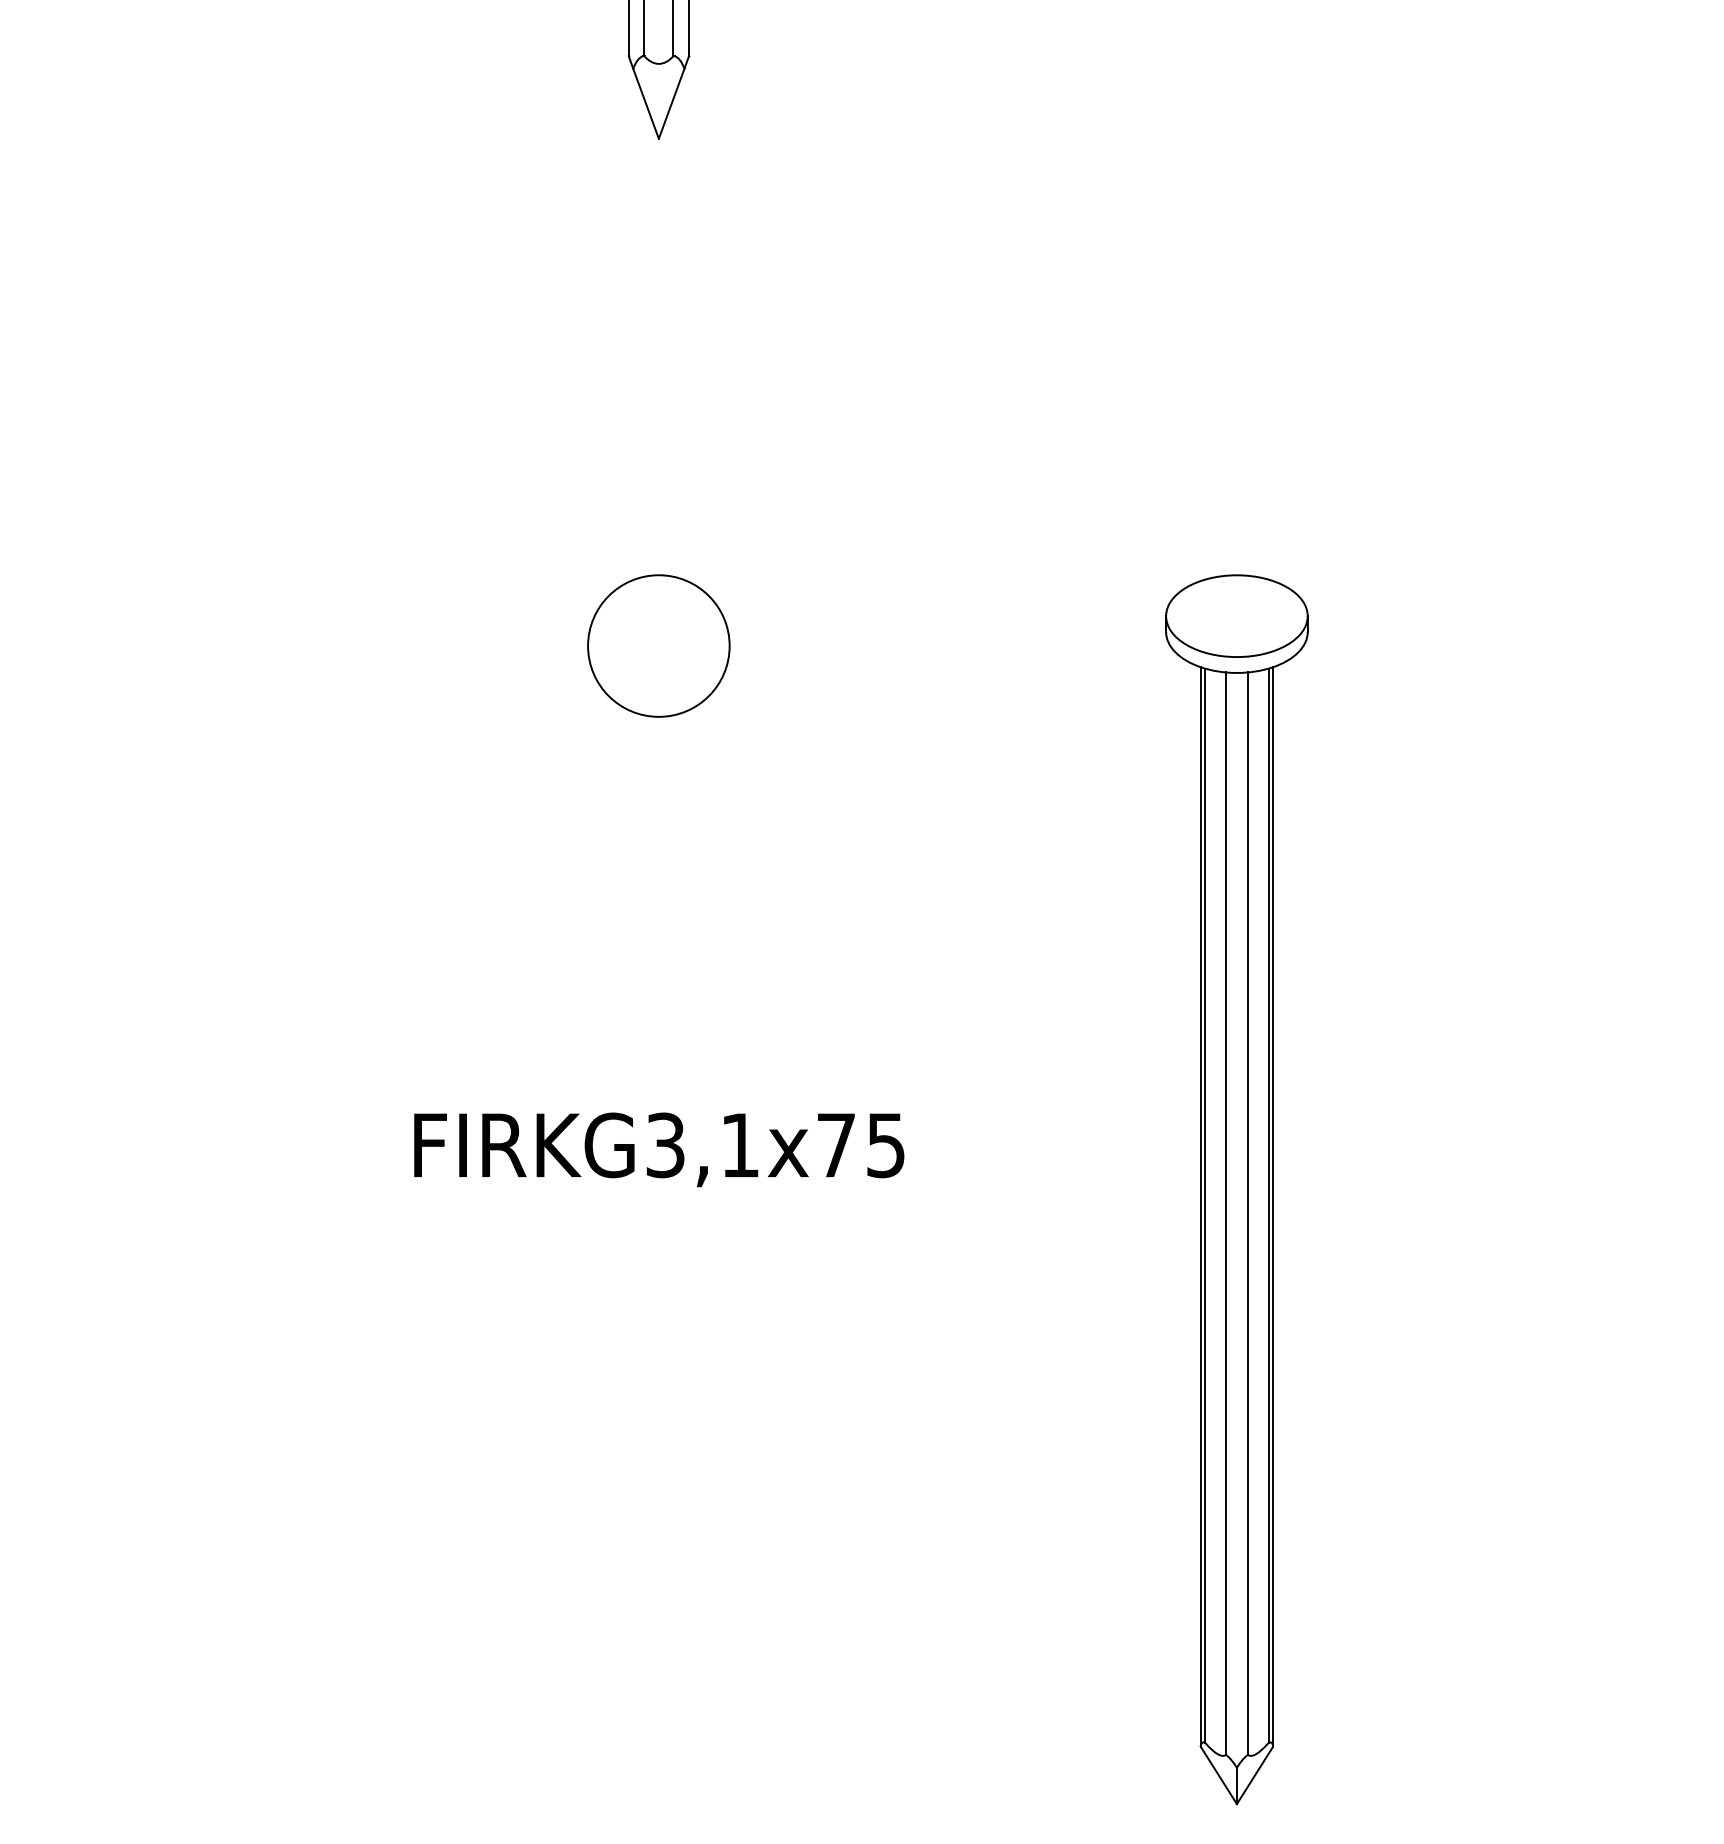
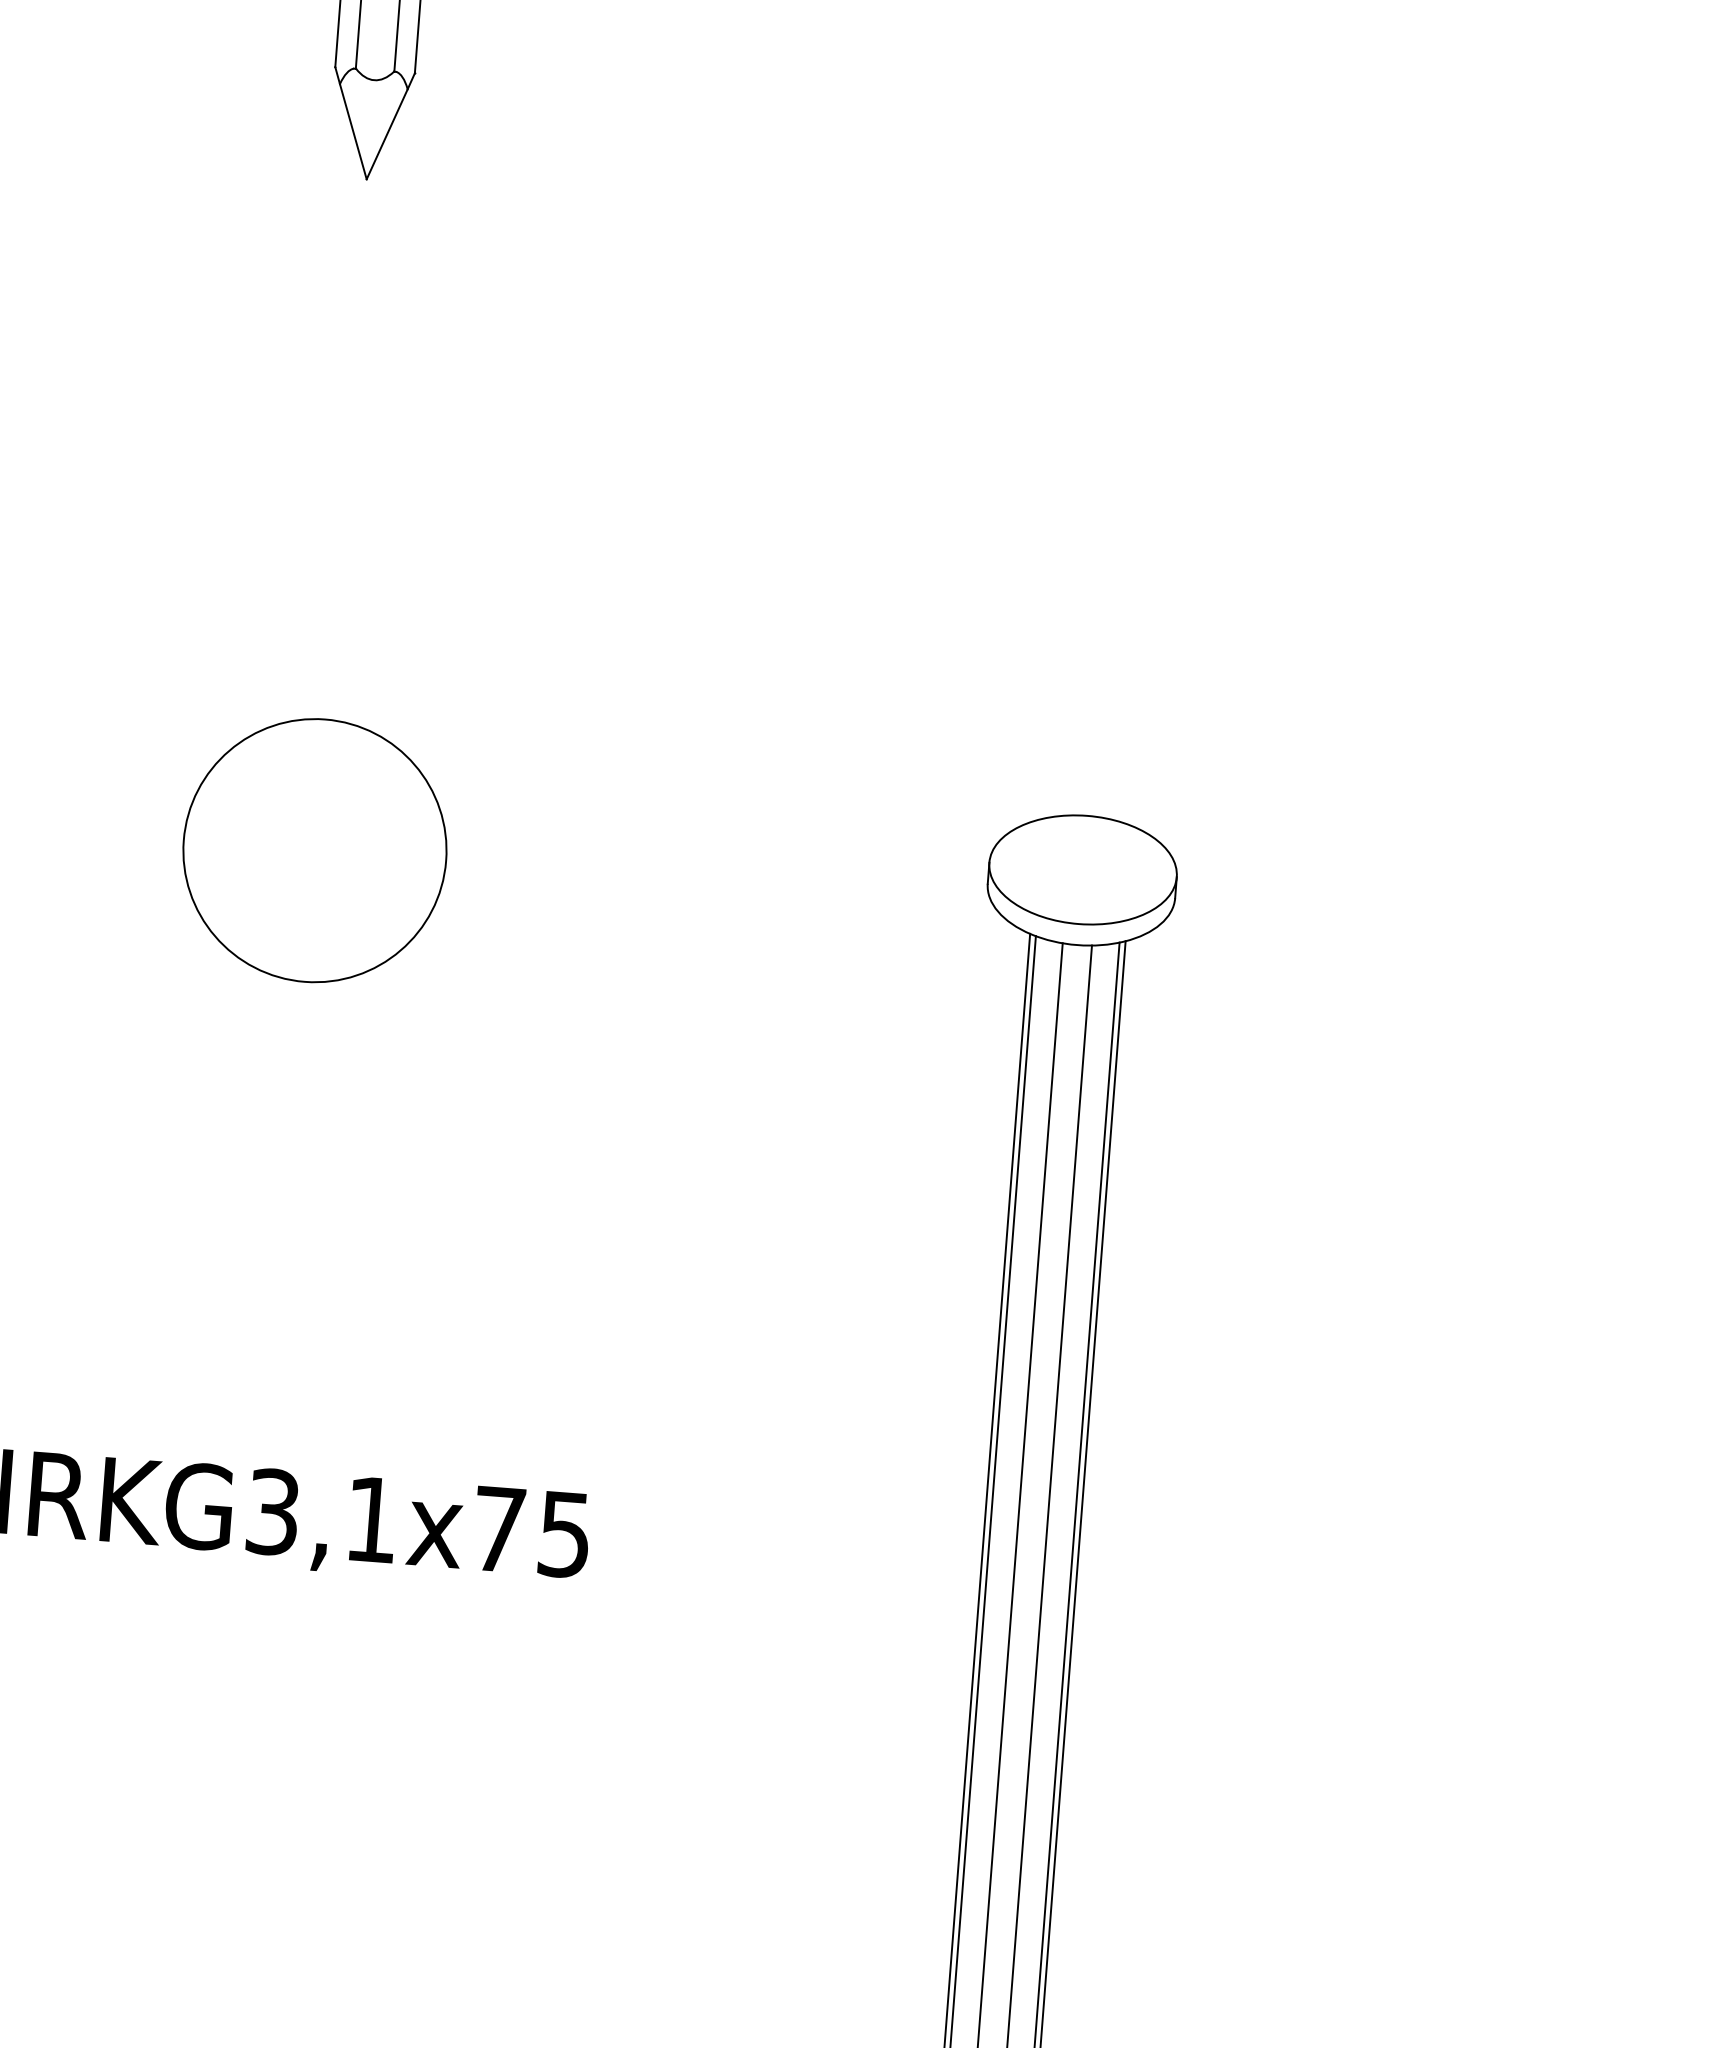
part: (658, 645) -> (314, 849), size x1.4

